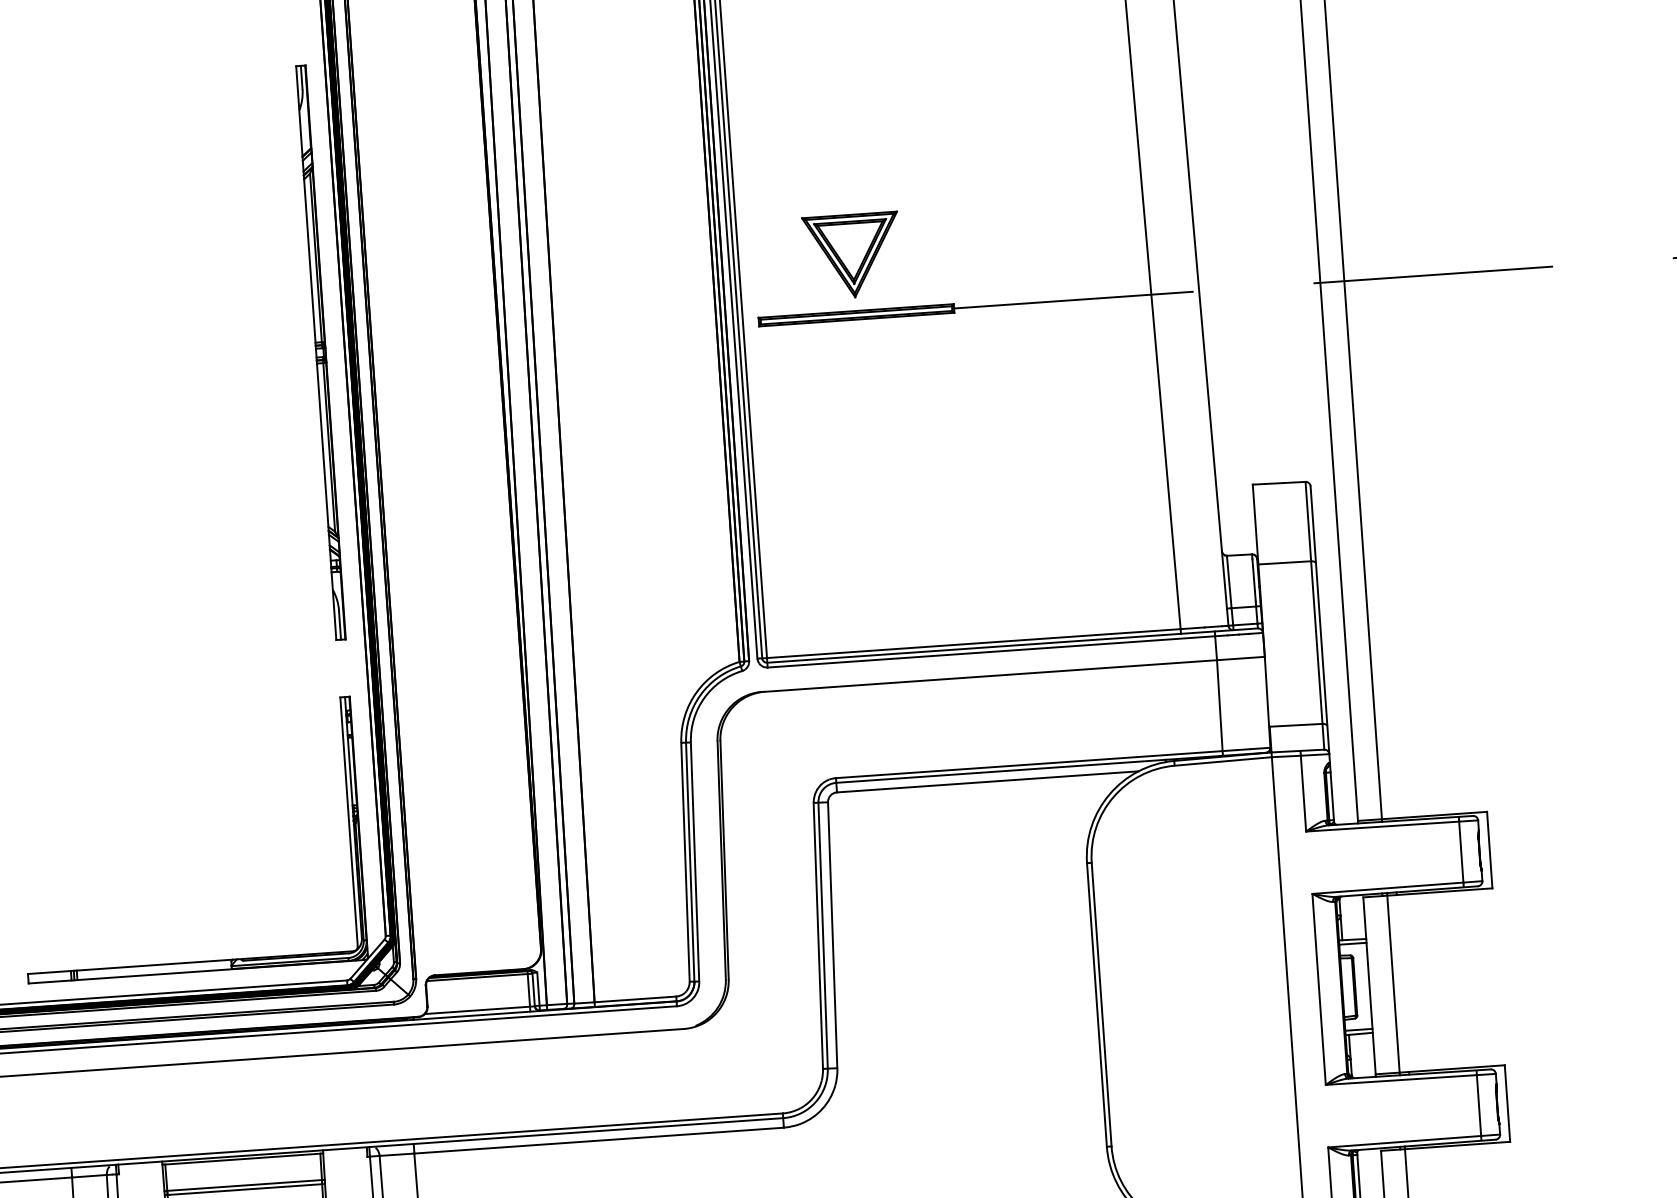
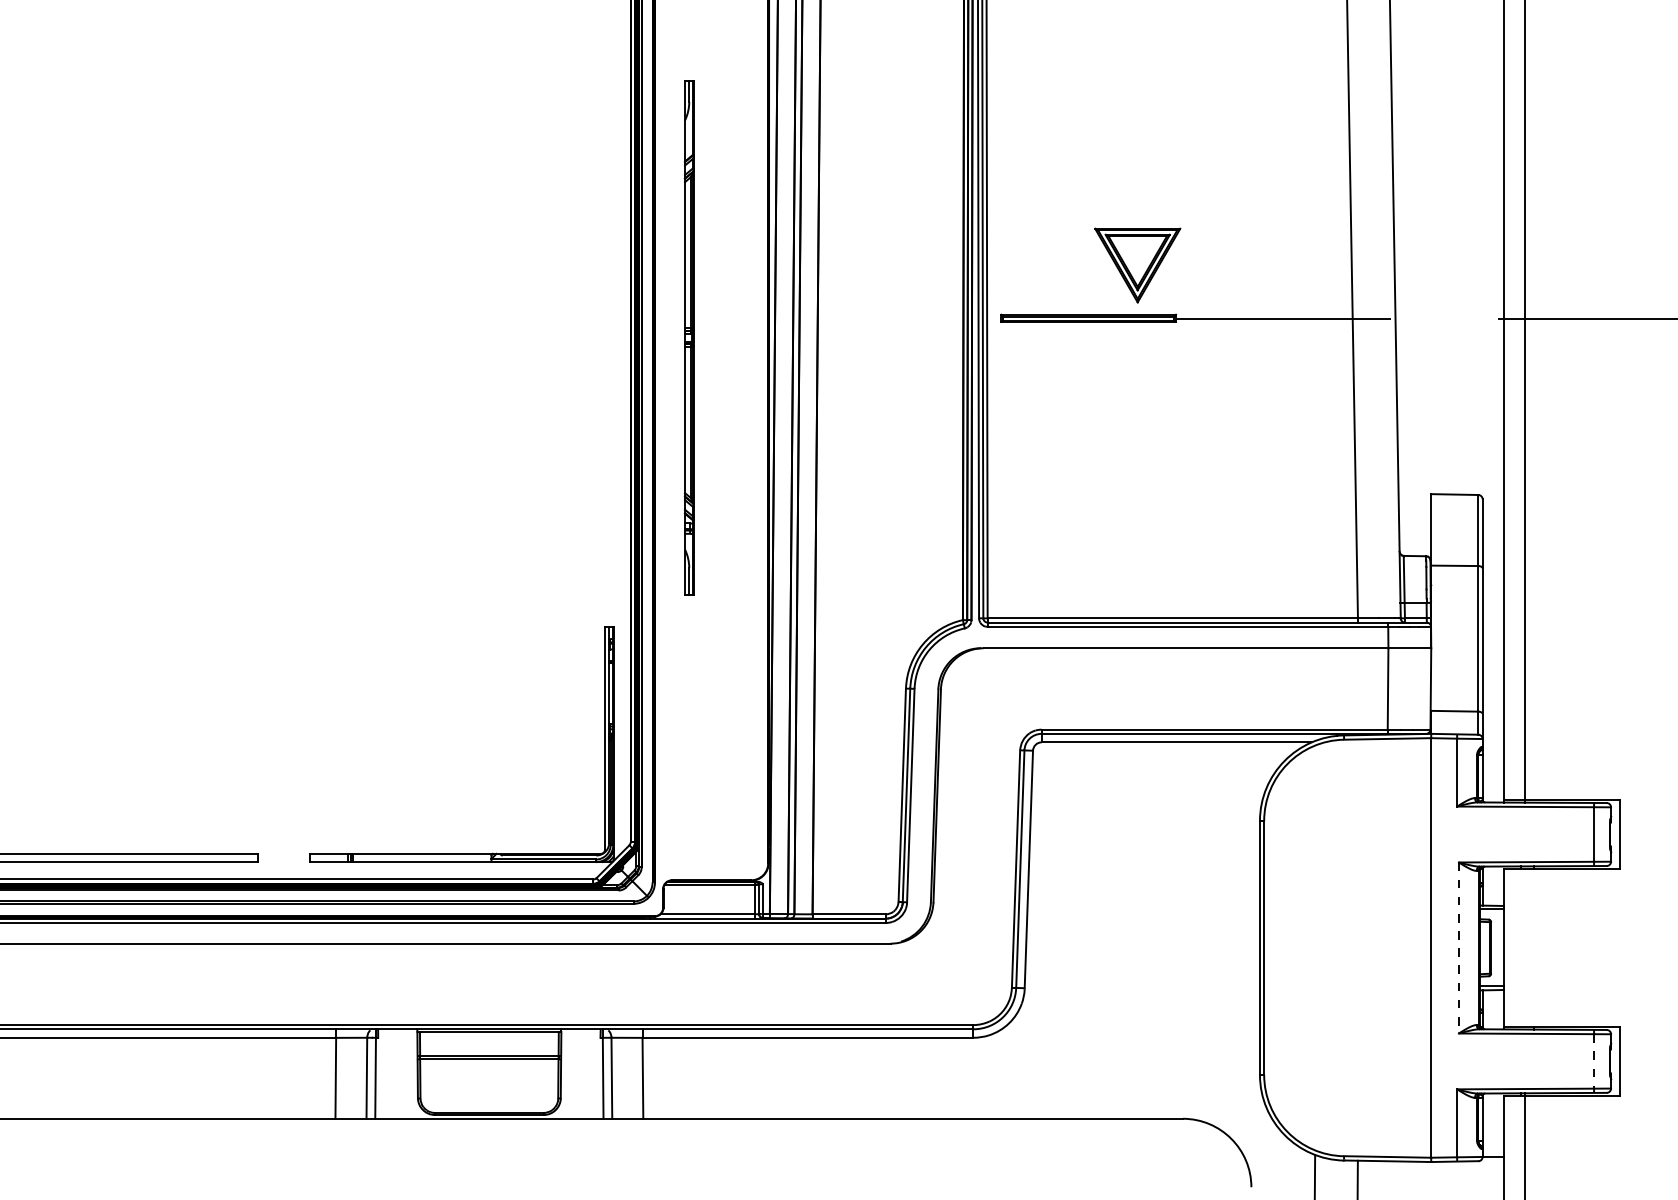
part: (852, 256) -> (1137, 265), moved
part: (320, 352) -> (688, 337), moved
line: (1393, 983) -> (1525, 947), removed
line: (1318, 988) -> (1458, 947), solid -> dashed
line: (1479, 1105) -> (1594, 1061), solid -> dashed

